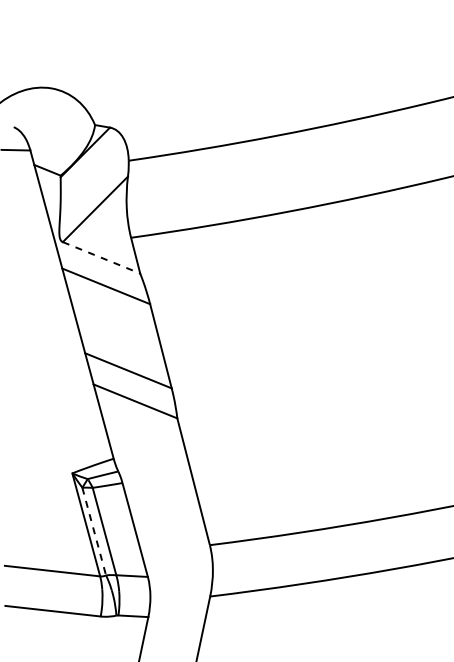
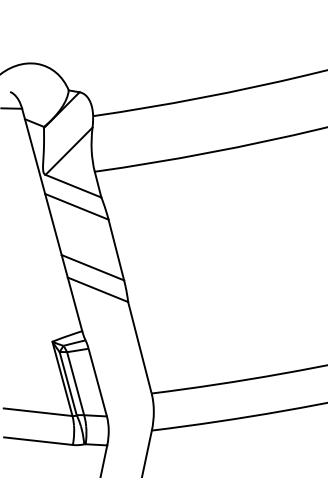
line: (101, 257) -> (73, 185), dashed -> solid
line: (94, 532) -> (68, 384), dashed -> solid

